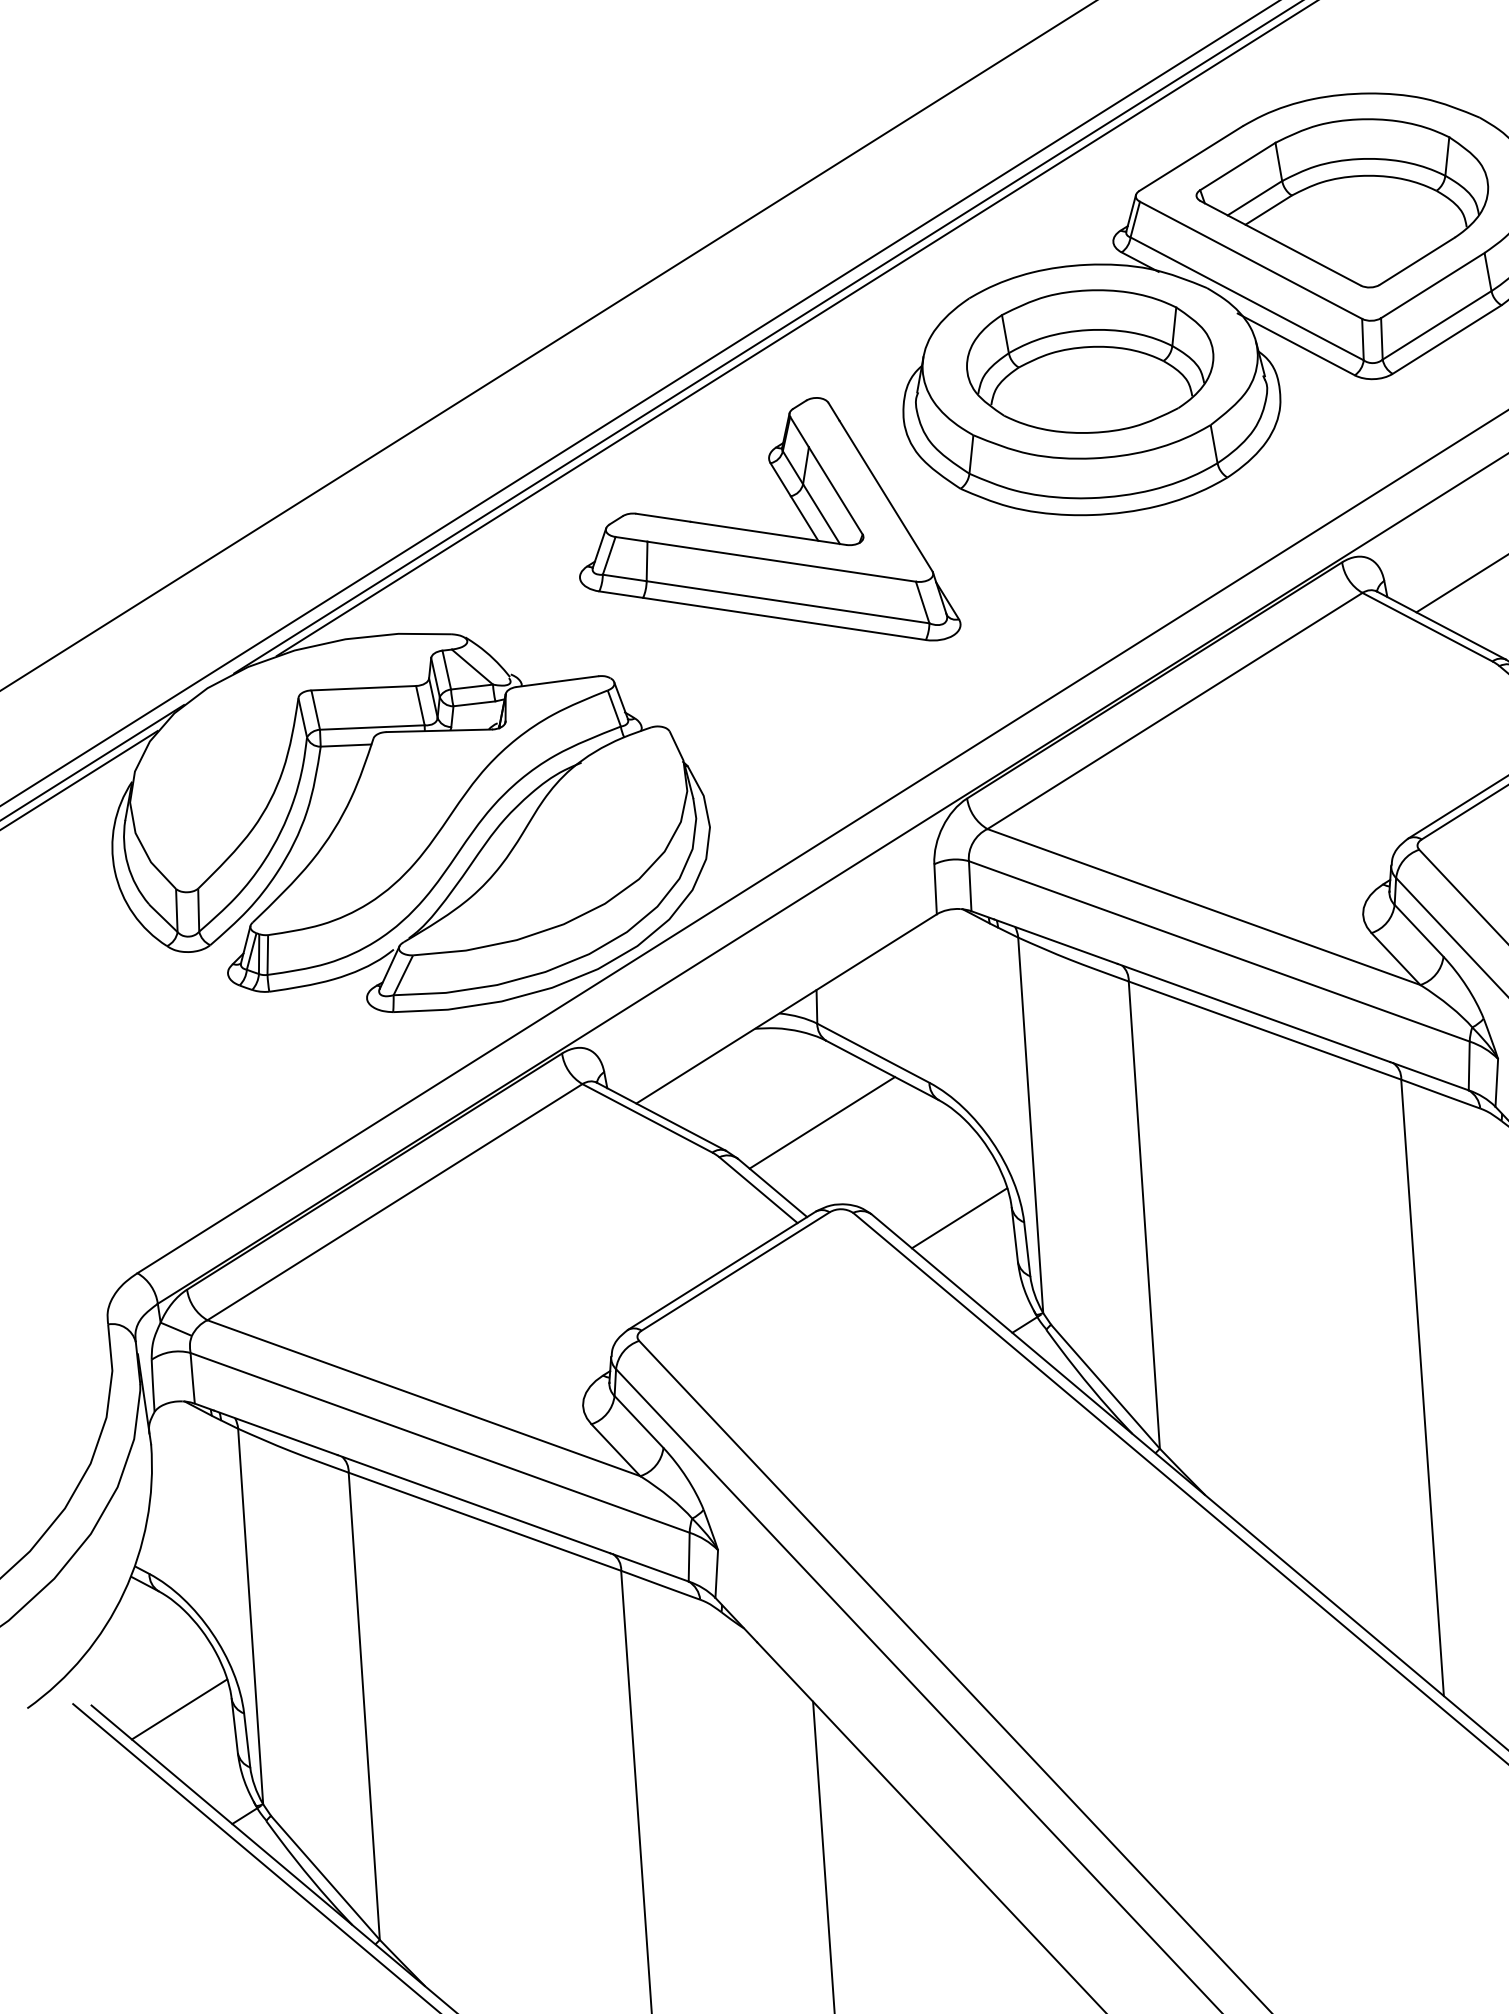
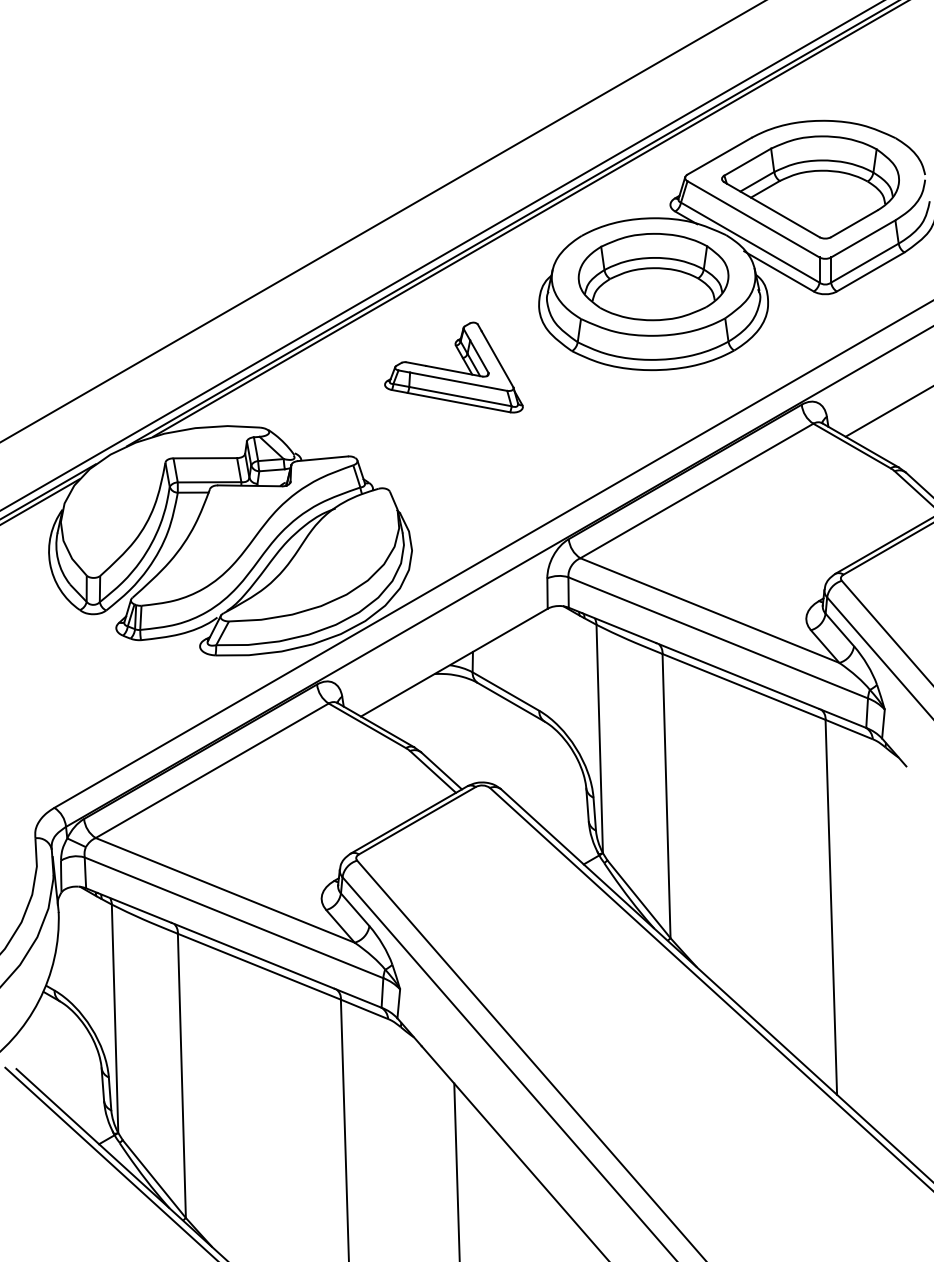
part: (766, 523) -> (453, 367), size x0.6
line: (822, 1122) -> (473, 732), removed
line: (958, 1218) -> (553, 793), removed
line: (179, 1709) -> (69, 1073), removed

